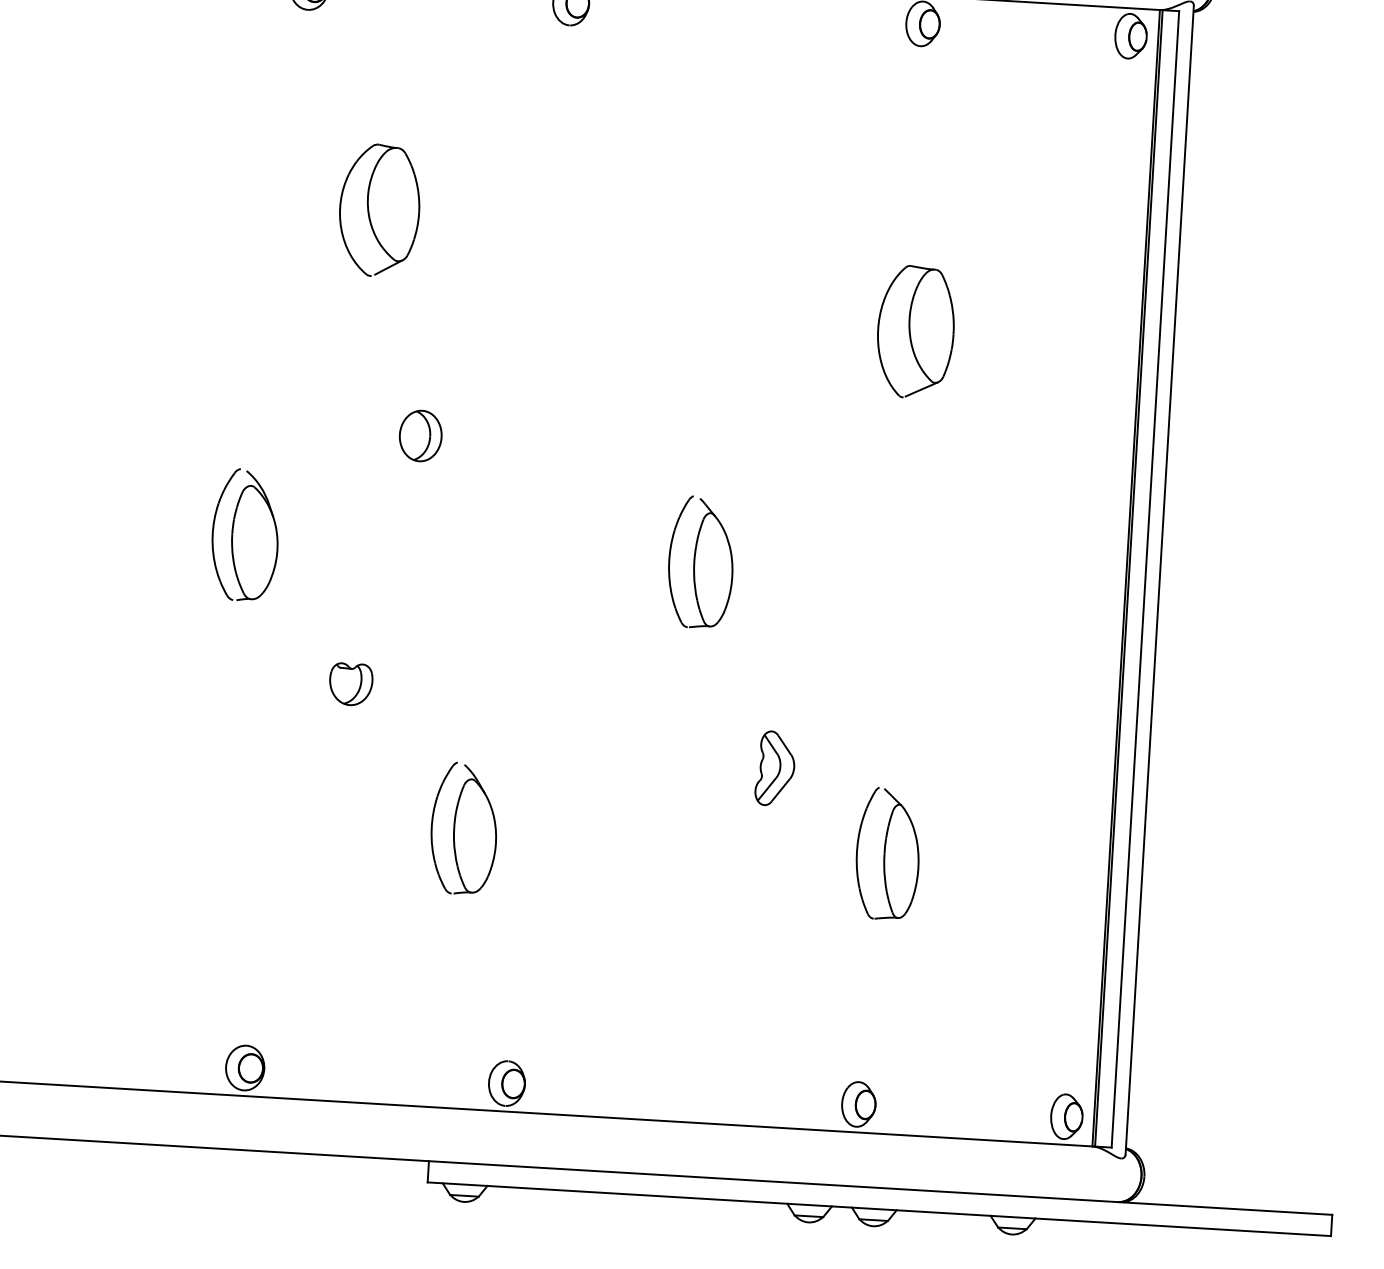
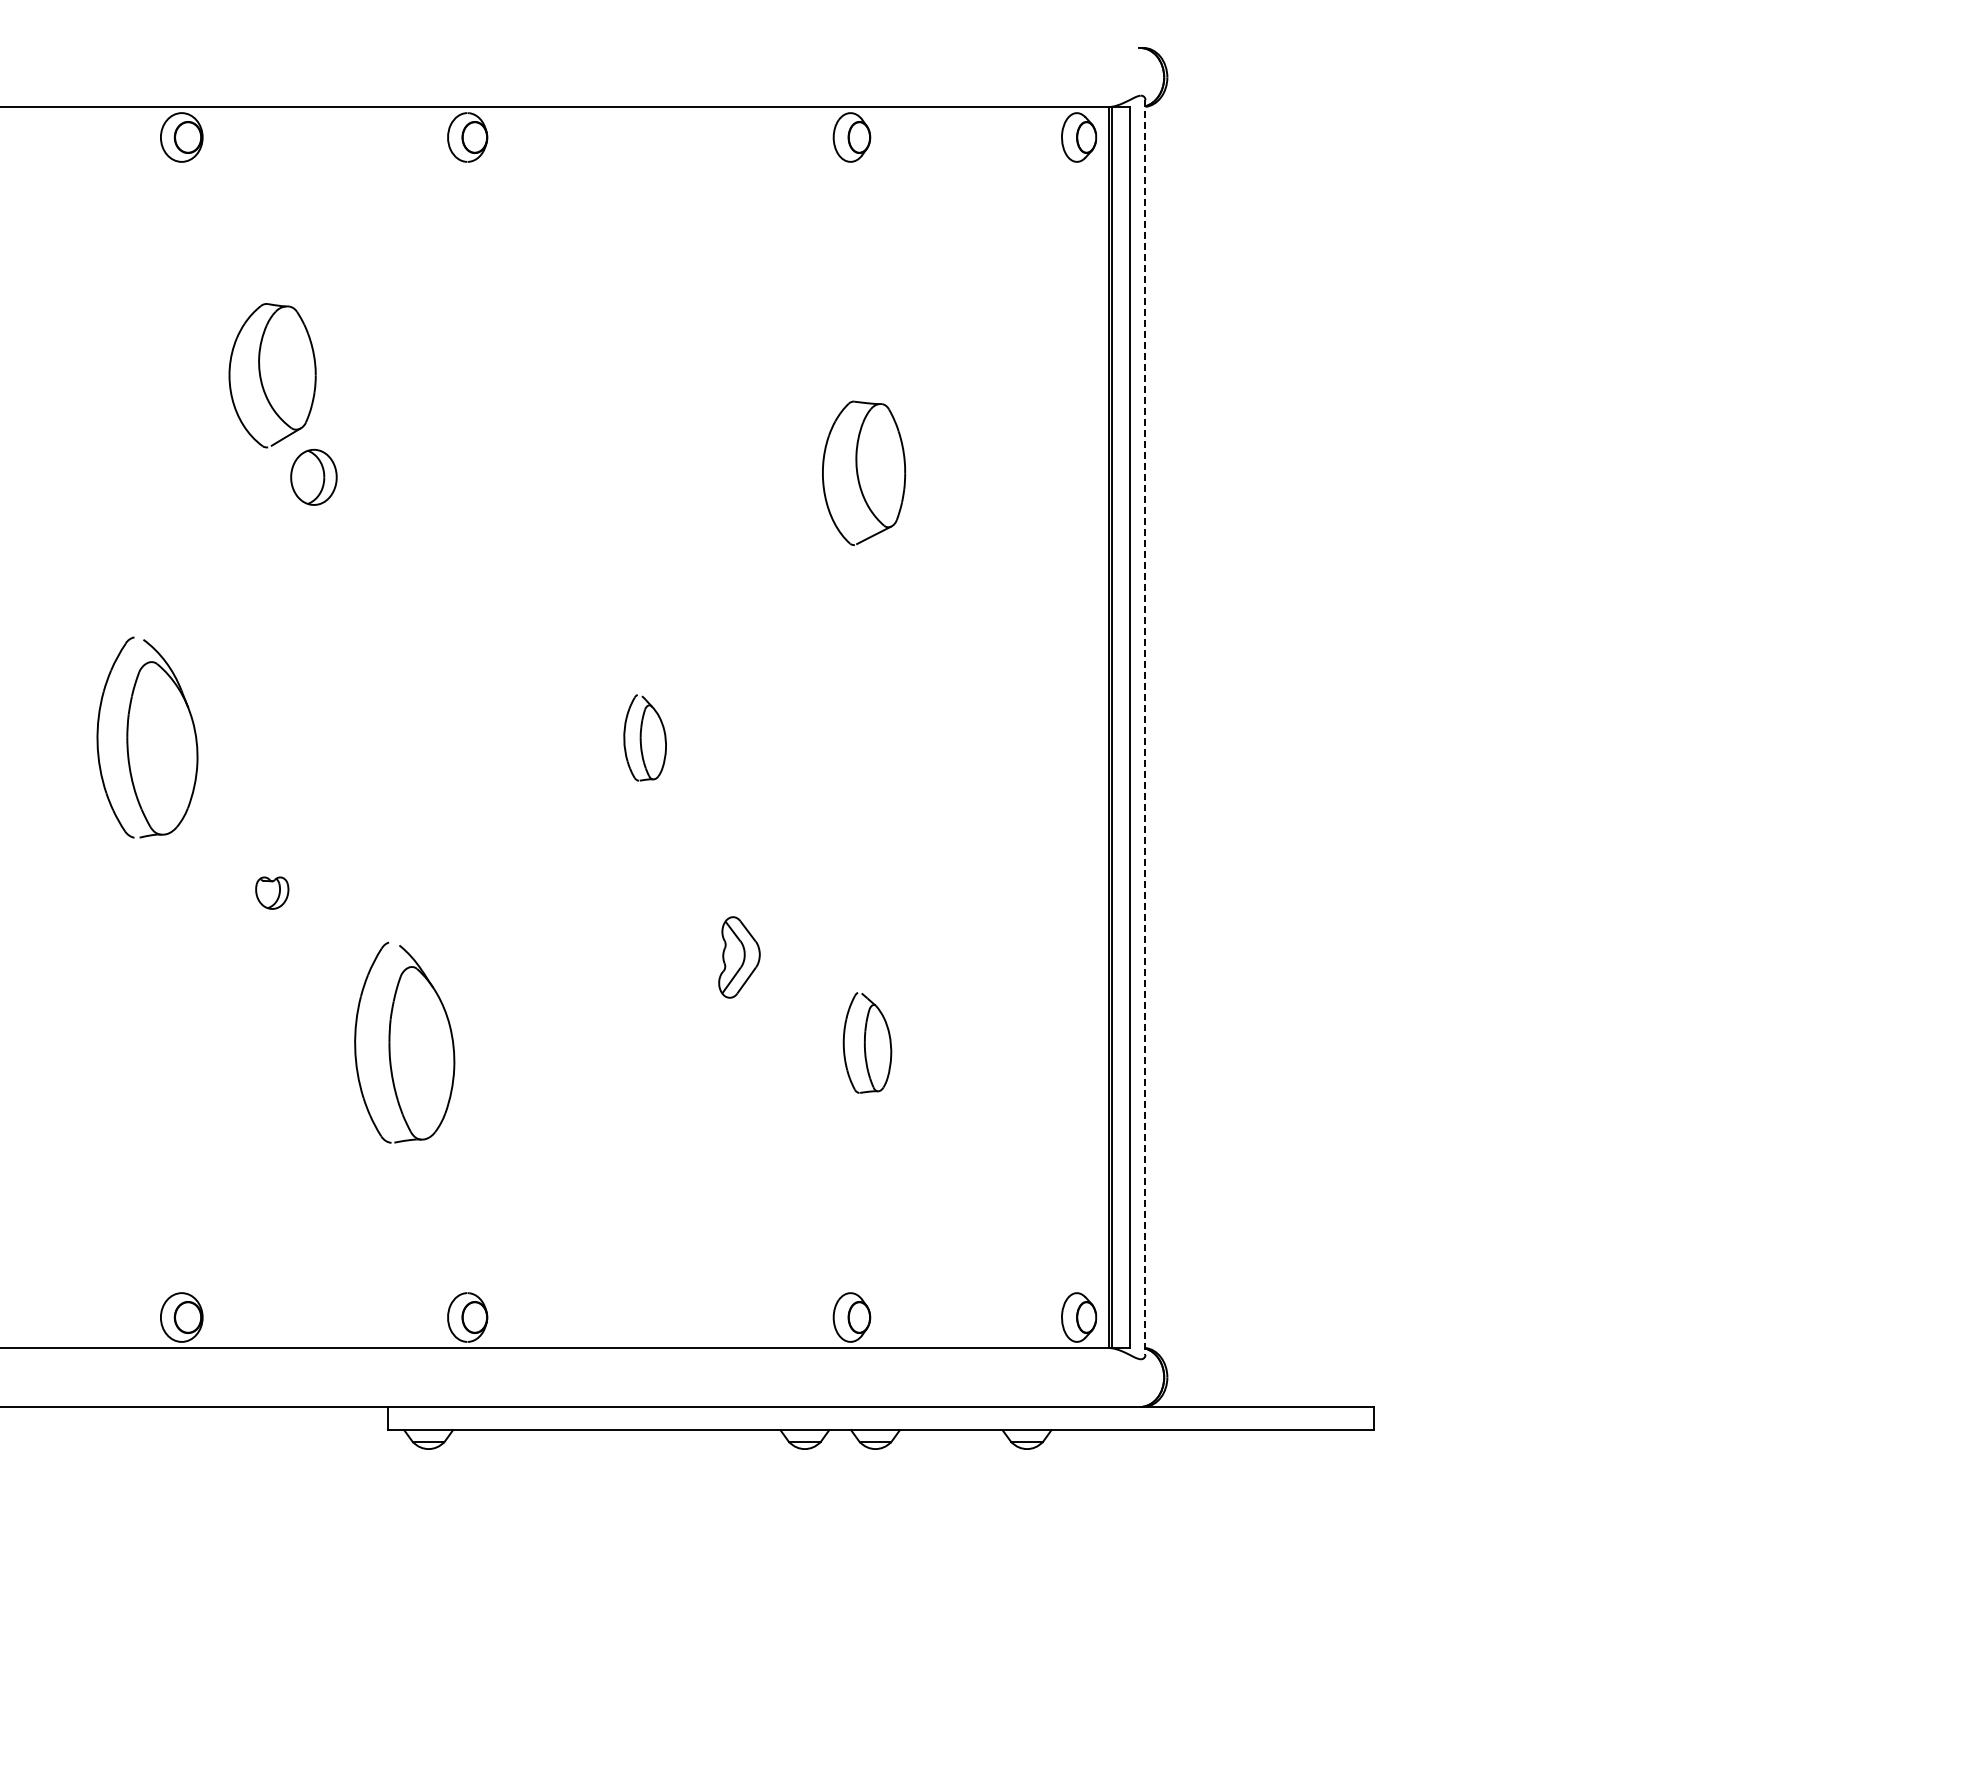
part: (420, 436) -> (313, 477), moved
part: (245, 535) -> (147, 737), size x1.4
part: (700, 562) -> (644, 737), size x0.6
line: (1159, 581) -> (1145, 728), solid -> dashed
part: (351, 683) -> (272, 892), size x0.7
part: (464, 828) -> (404, 1042), size x1.4
part: (888, 853) -> (867, 1042), size x0.7

